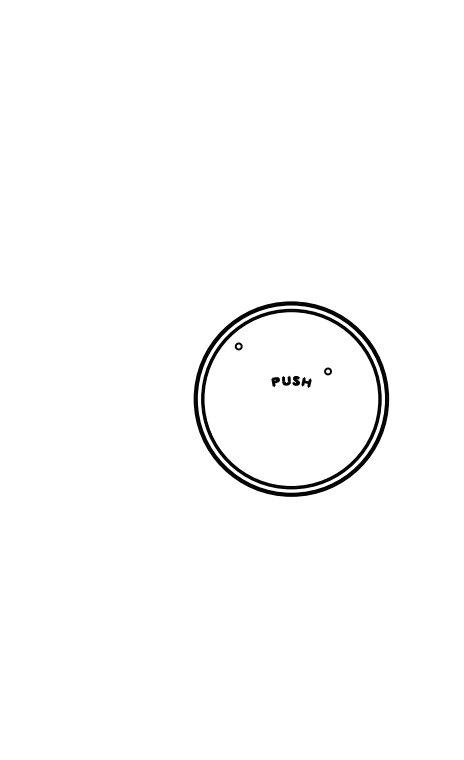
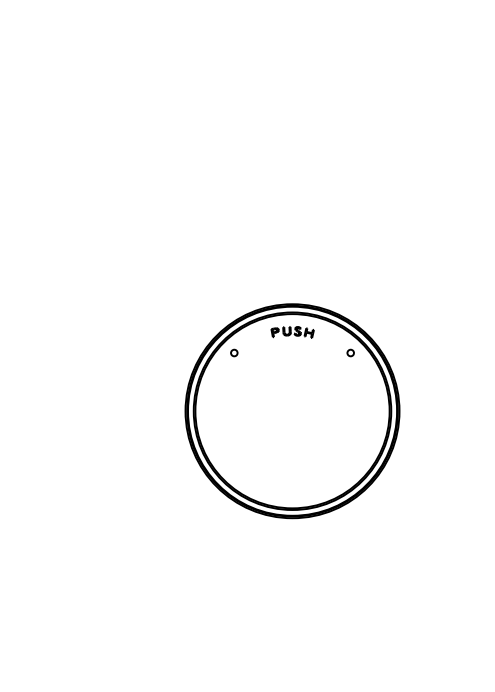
part: (327, 371) -> (350, 353), moved
part: (291, 381) -> (292, 332), moved

